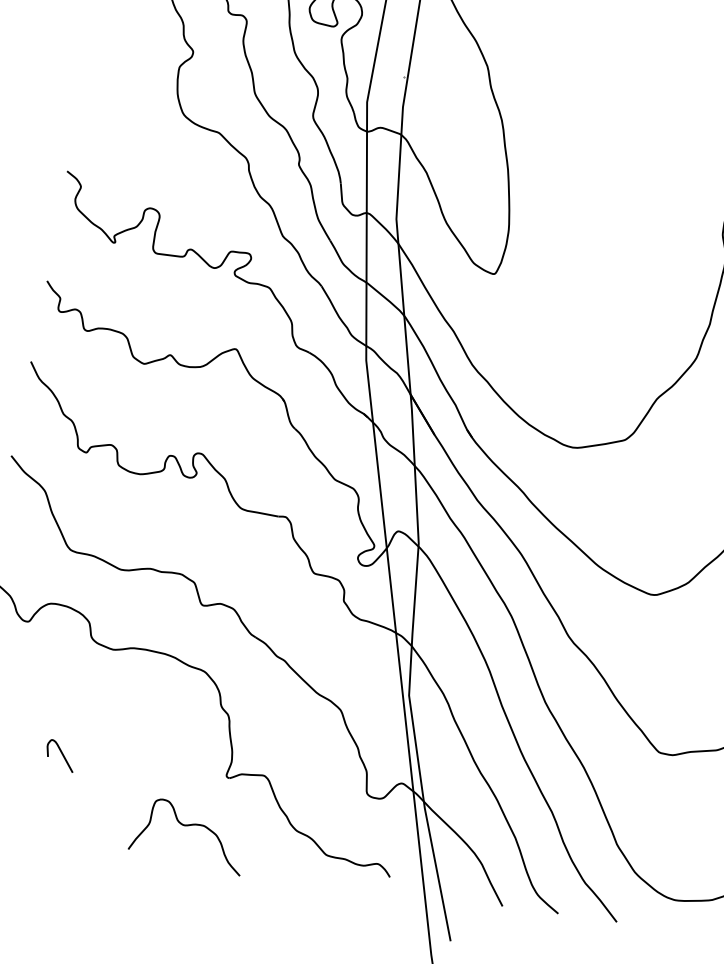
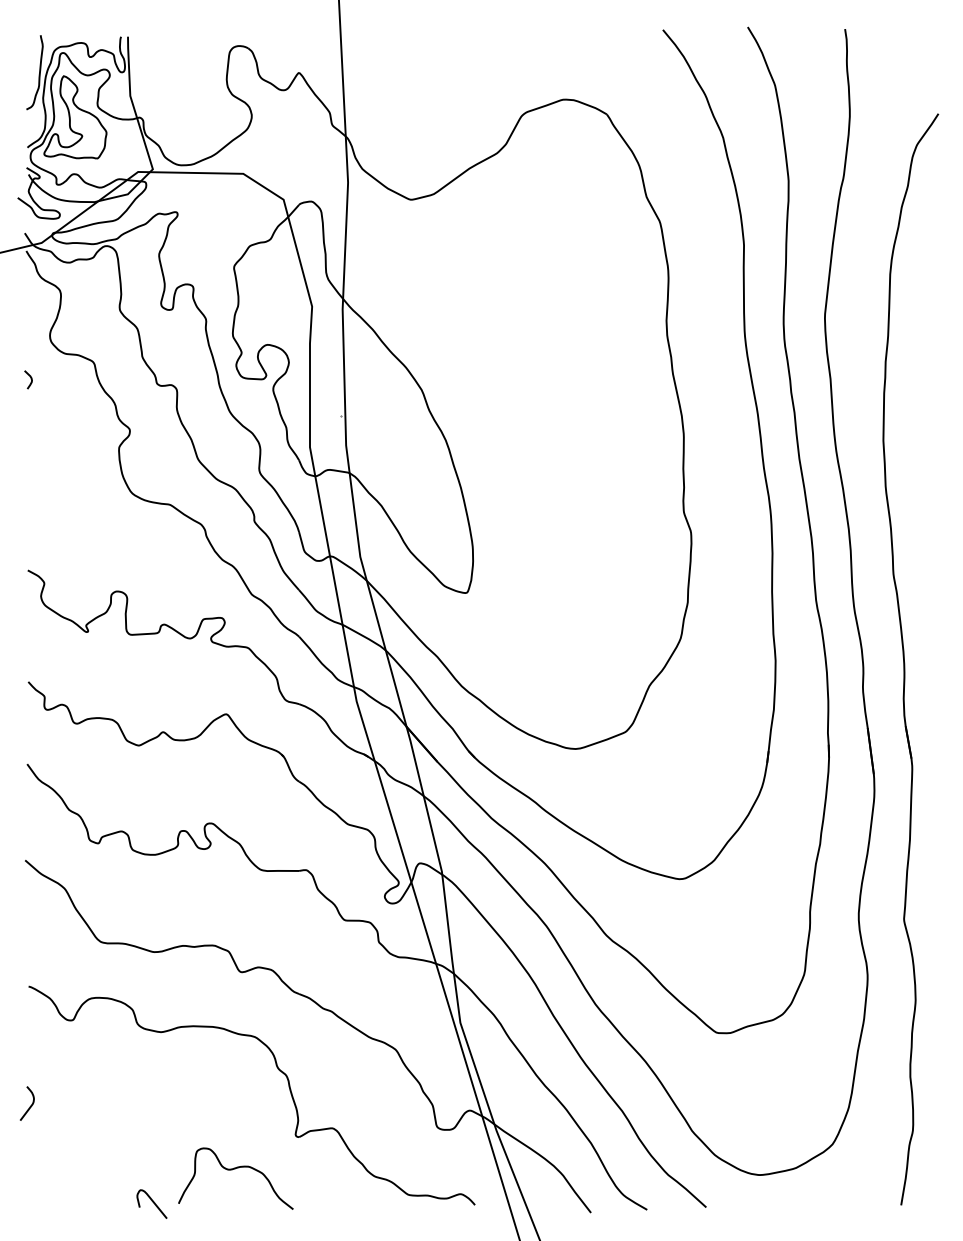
curve: (61, 754) -> (152, 1202), moved
curve: (187, 826) -> (232, 1170), moved

